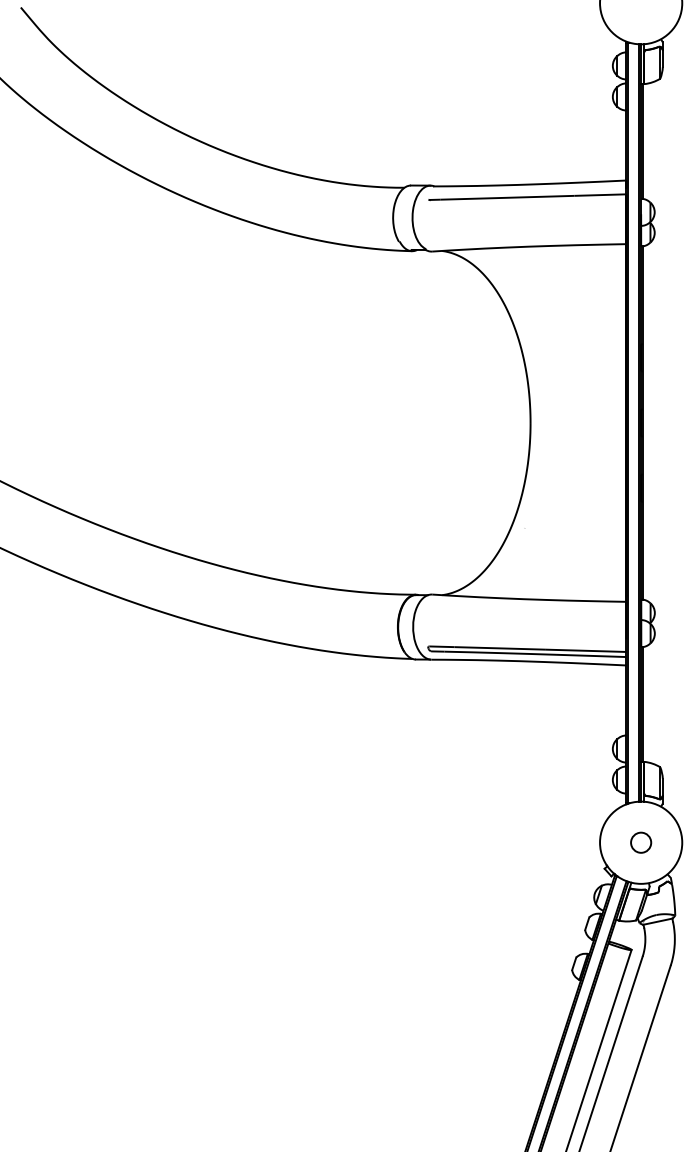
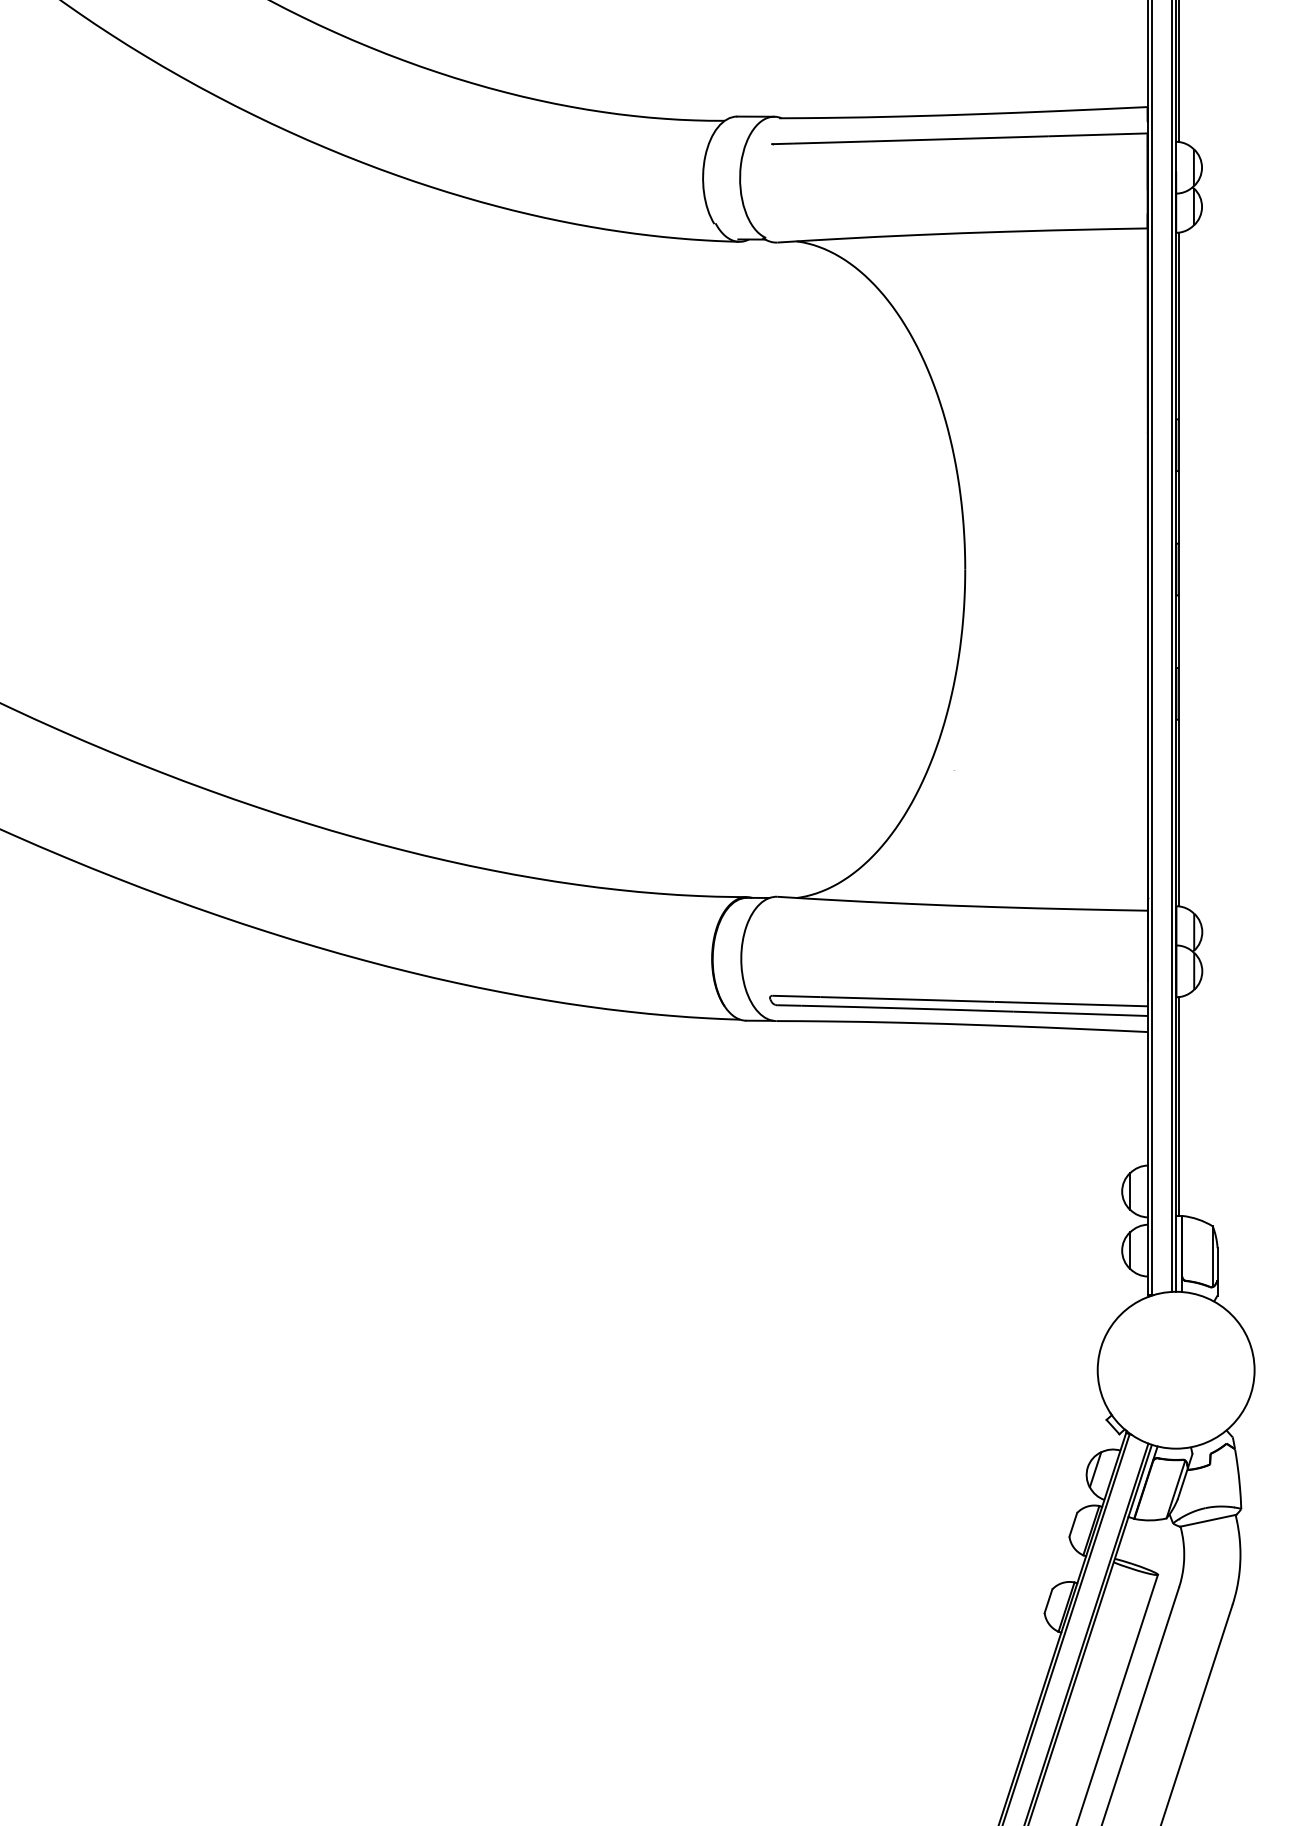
circle: (641, 842) -> (1176, 1369), removed

